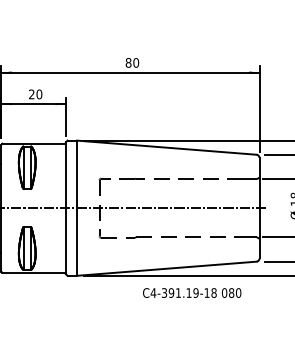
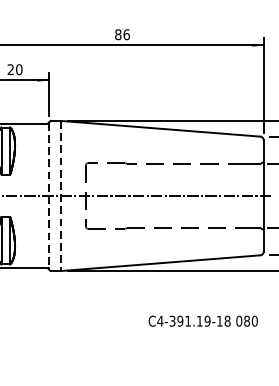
text: (136, 62) -> (127, 34), 80 -> 86
line: (65, 208) -> (48, 196), solid -> dashed
line: (77, 208) -> (61, 196), solid -> dashed
text: (192, 292) -> (203, 320), moved

